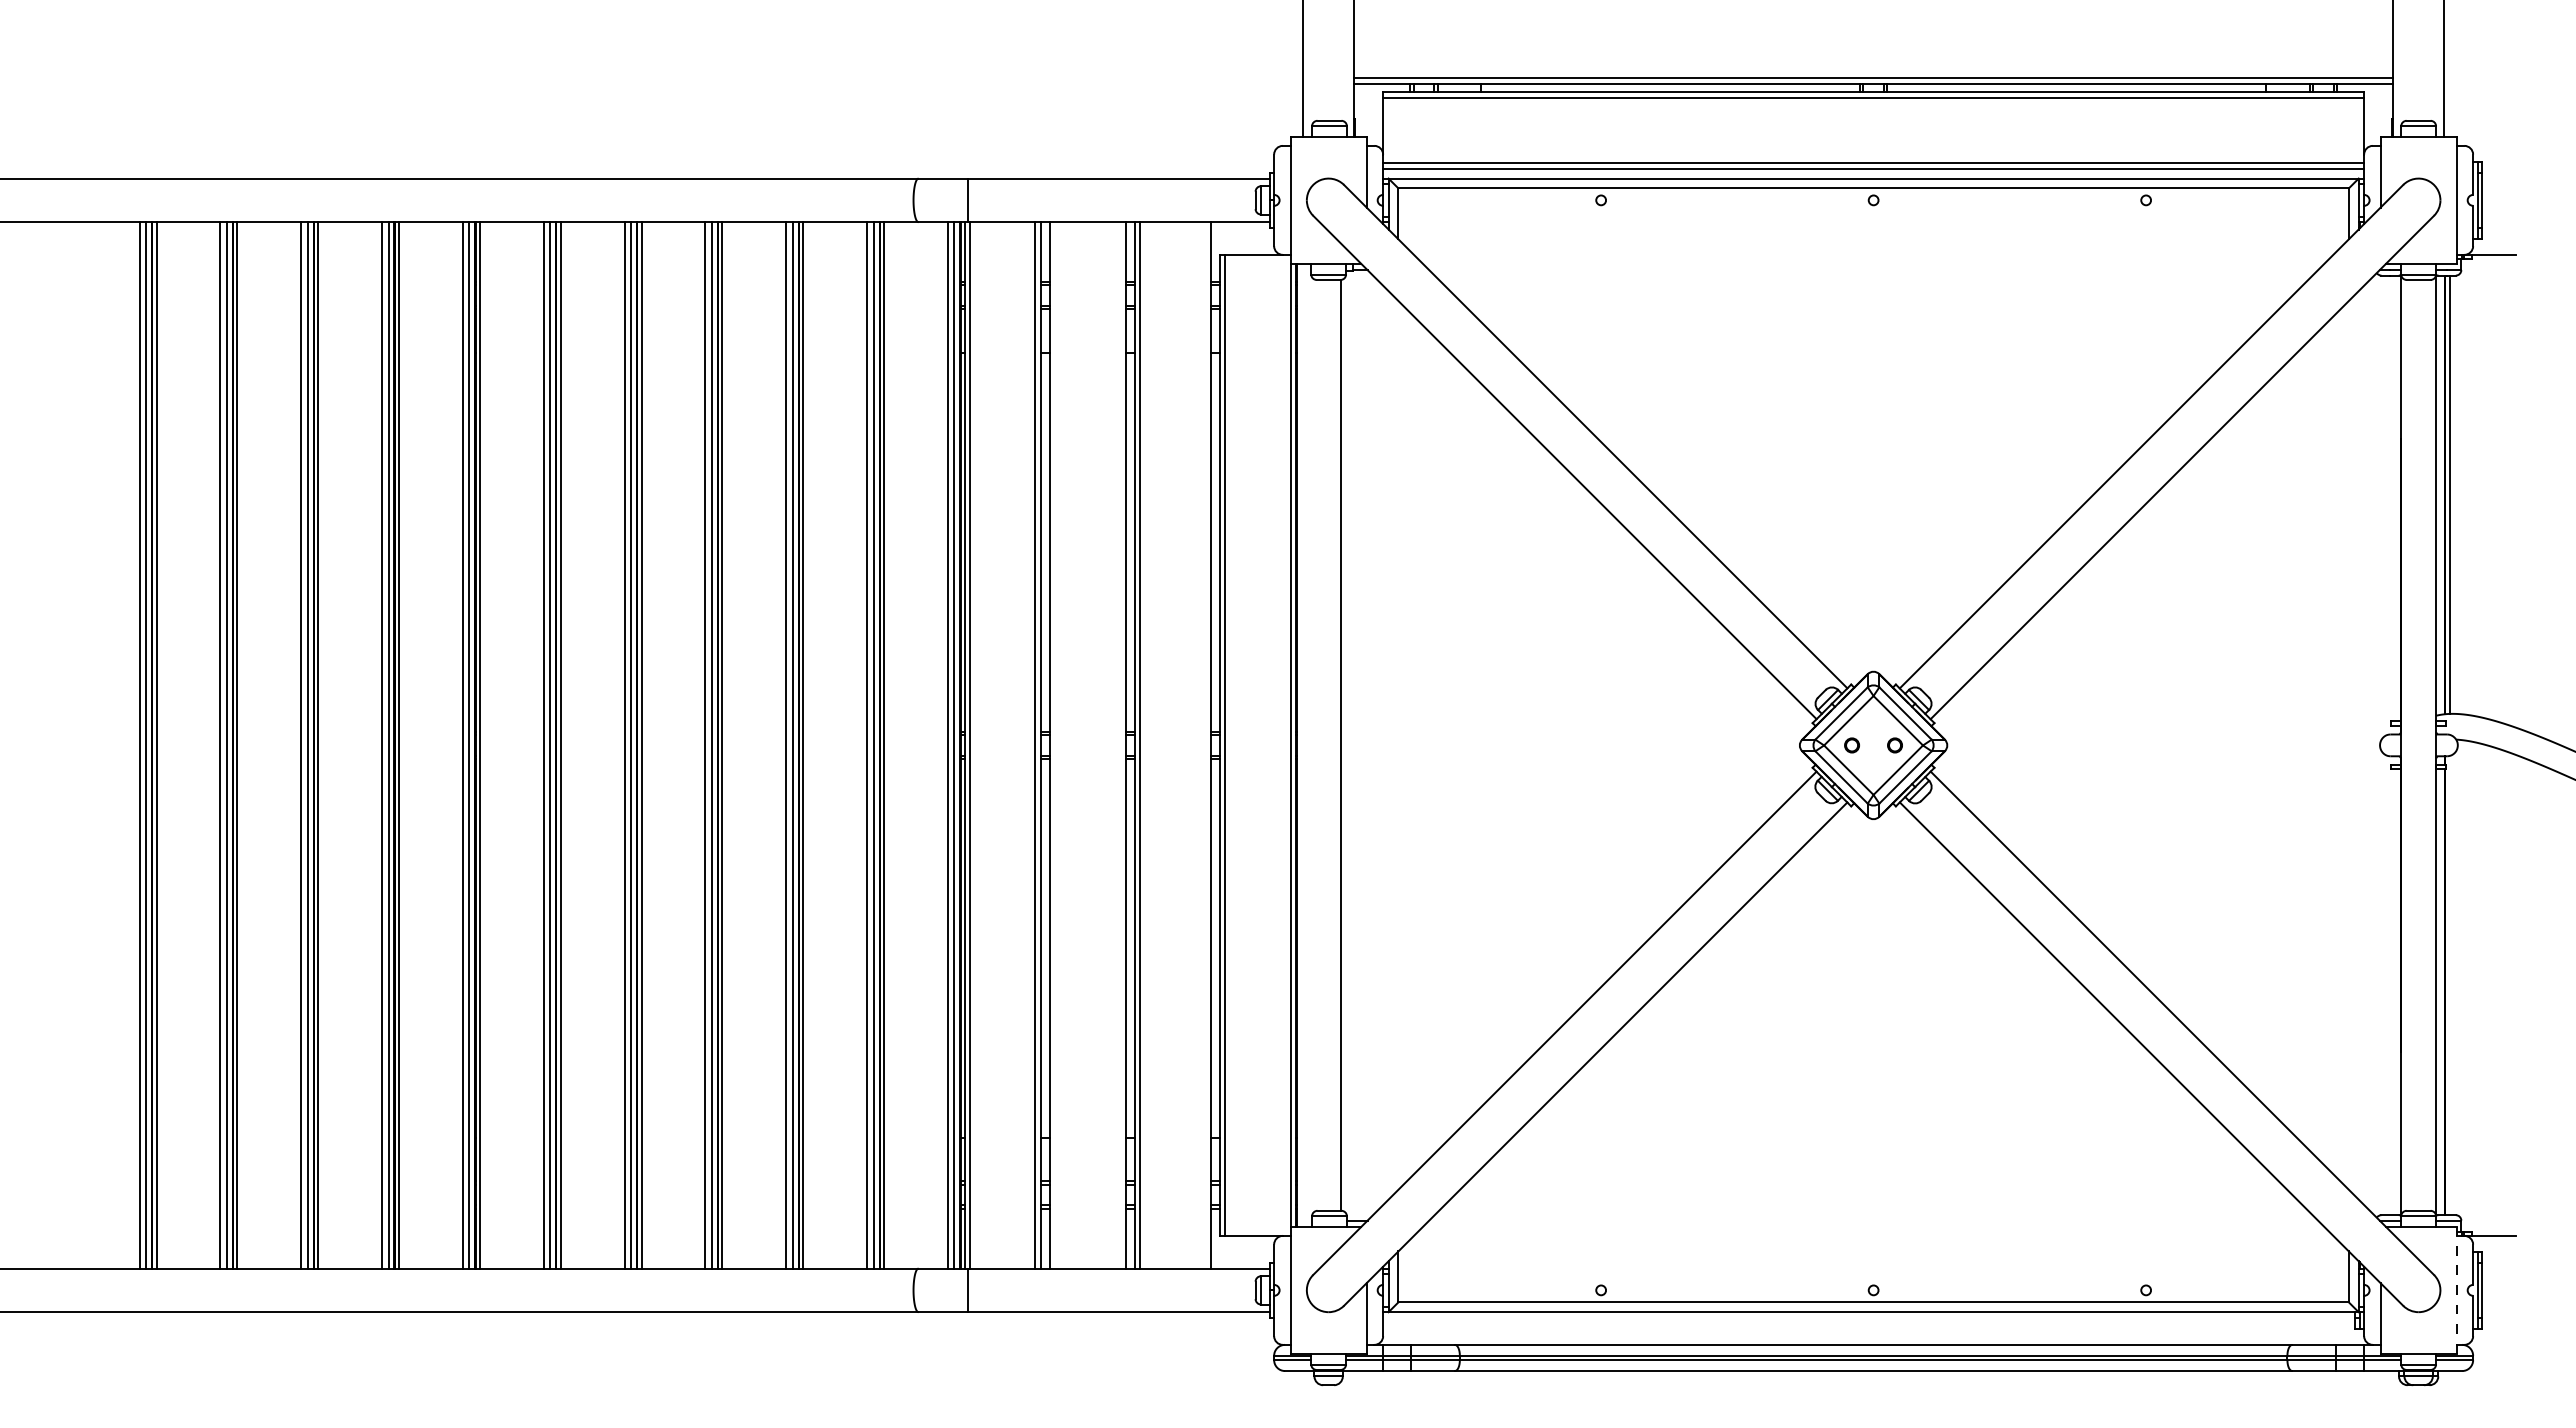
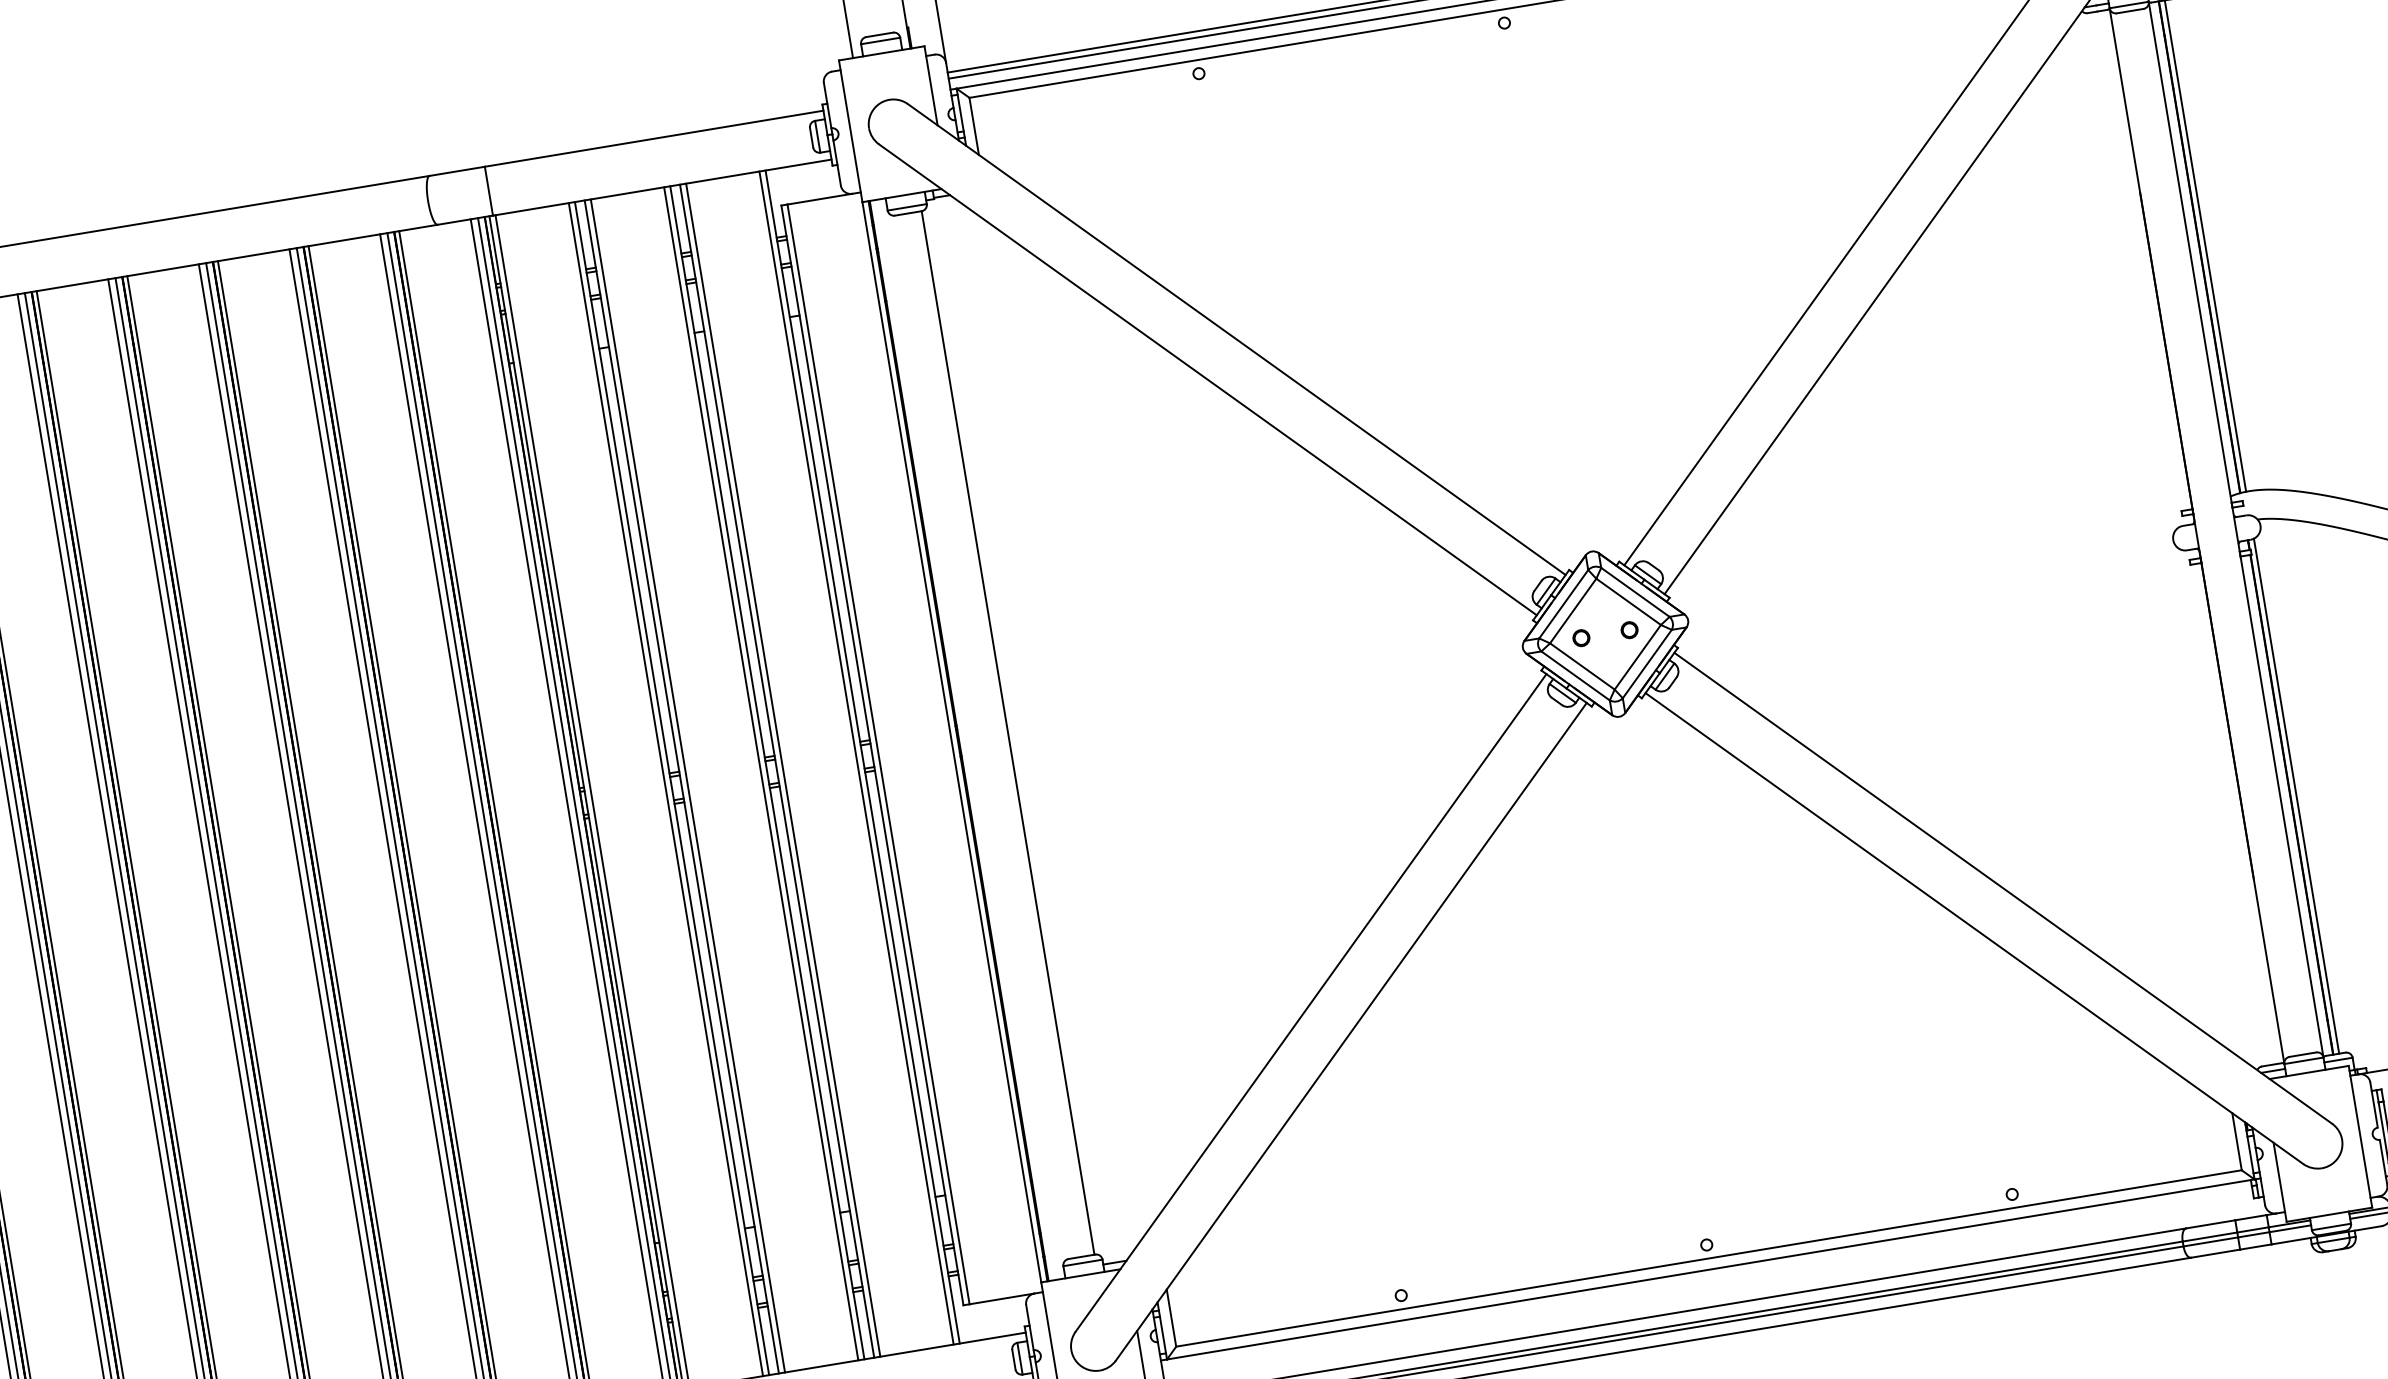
line: (1055, 745) -> (688, 786), added
line: (1120, 745) -> (761, 773), added
line: (1205, 745) -> (856, 758), added
line: (2450, 985) -> (2296, 796), added
line: (2456, 1289) -> (2359, 1135), dashed -> solid

